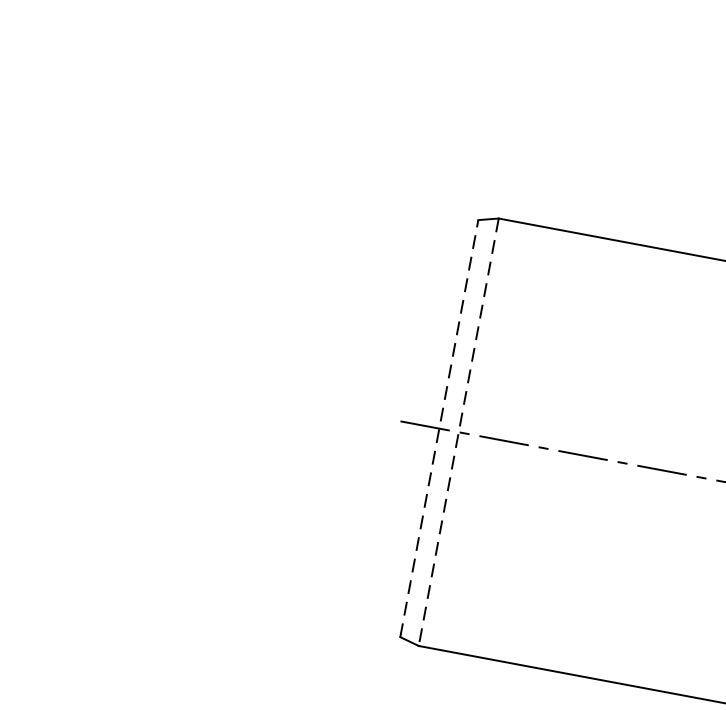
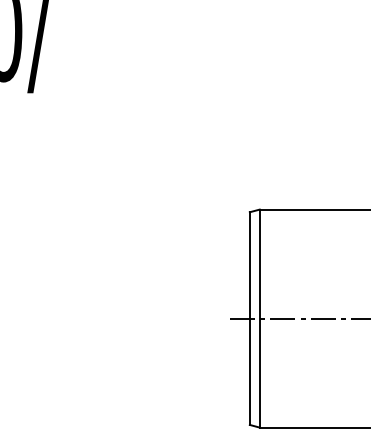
line: (438, 428) -> (249, 318), dashed -> solid
line: (457, 433) -> (259, 319), dashed -> solid

